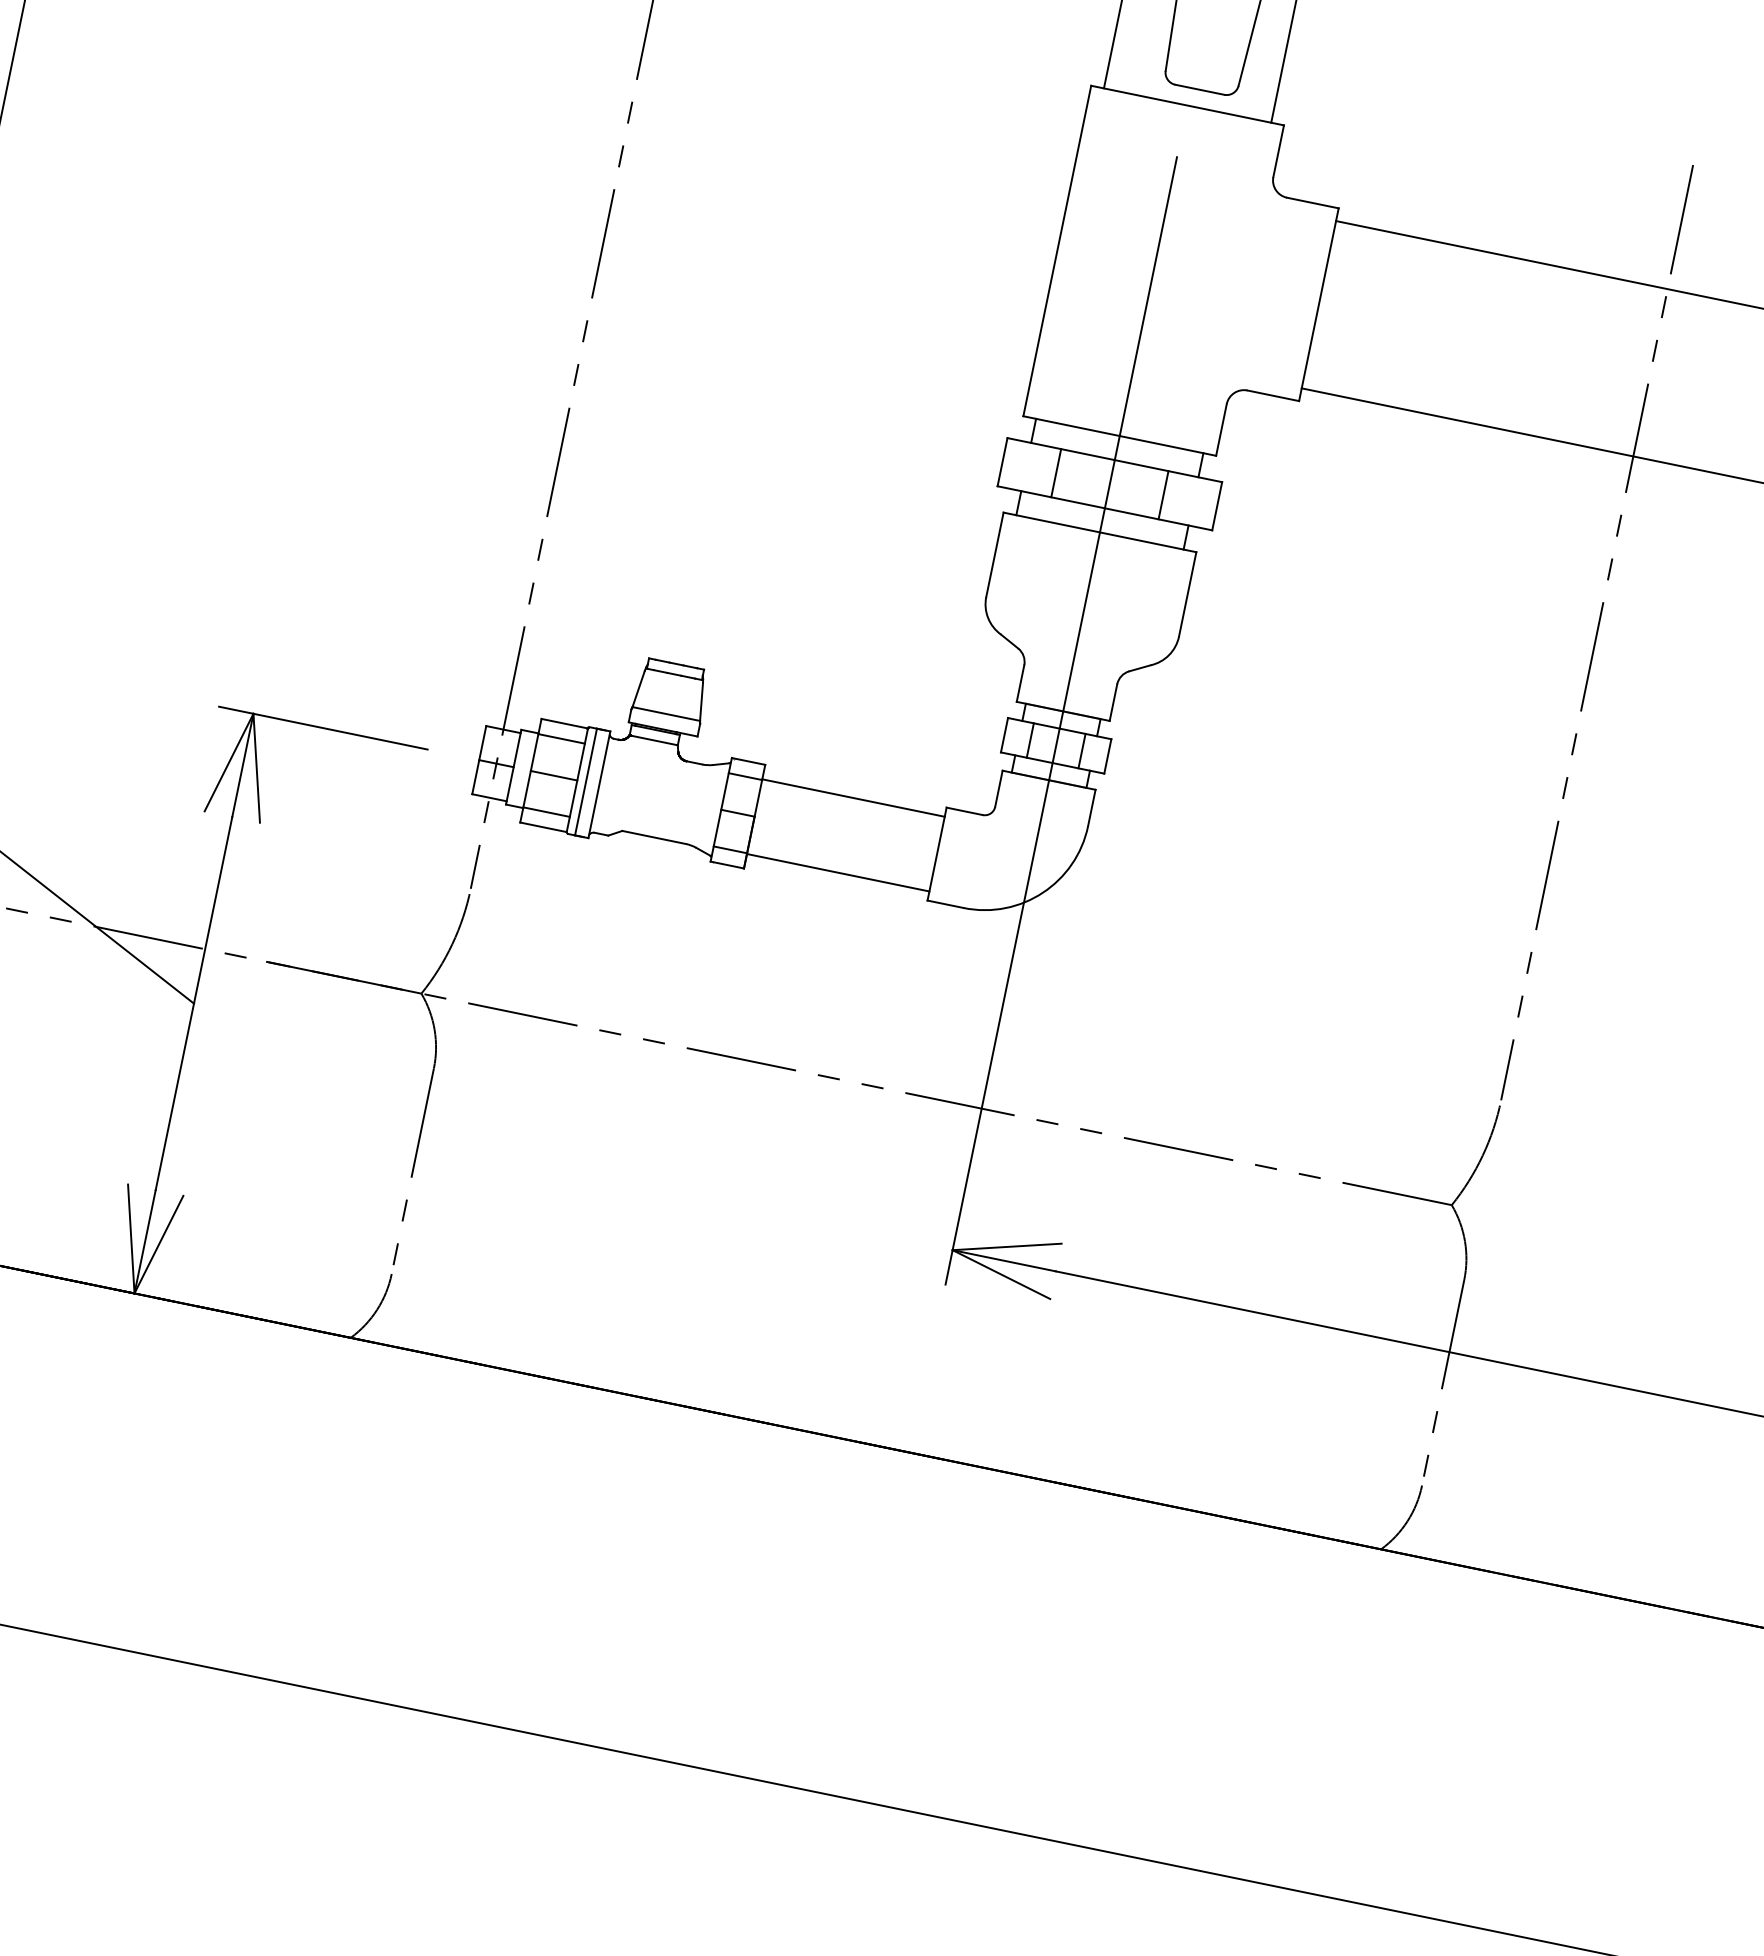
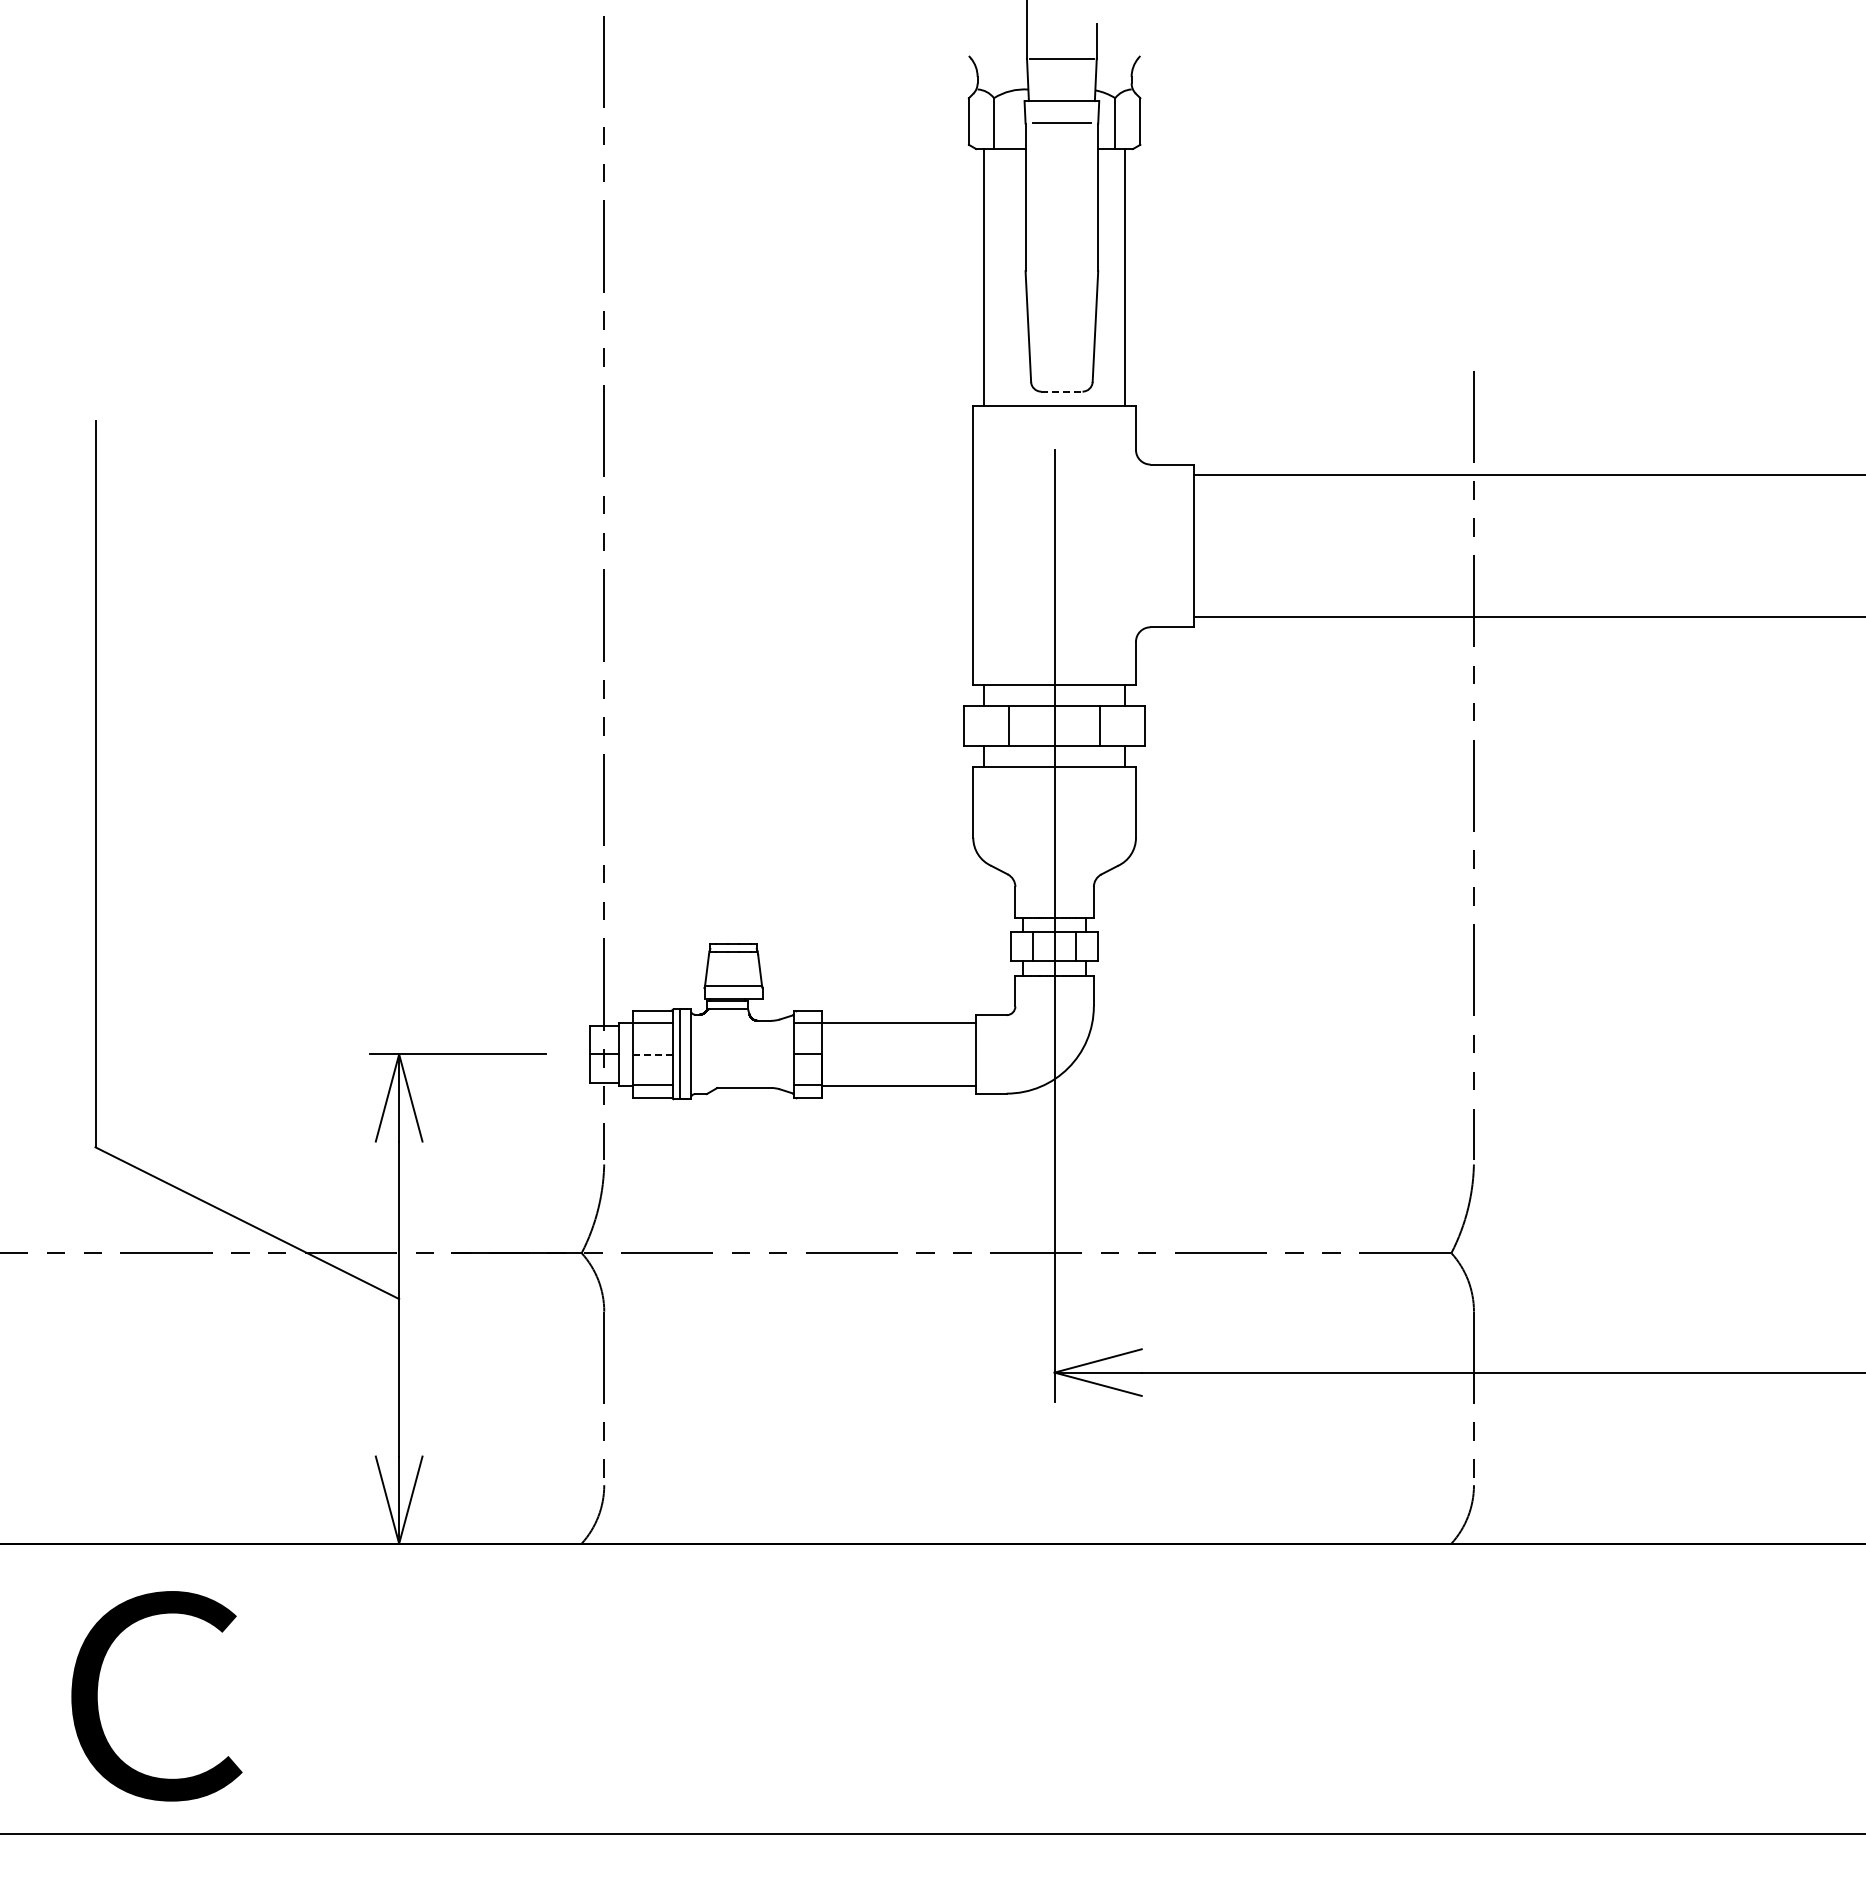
line: (1199, 89) -> (1061, 391), solid -> dashed
line: (553, 775) -> (652, 1054), solid -> dashed

